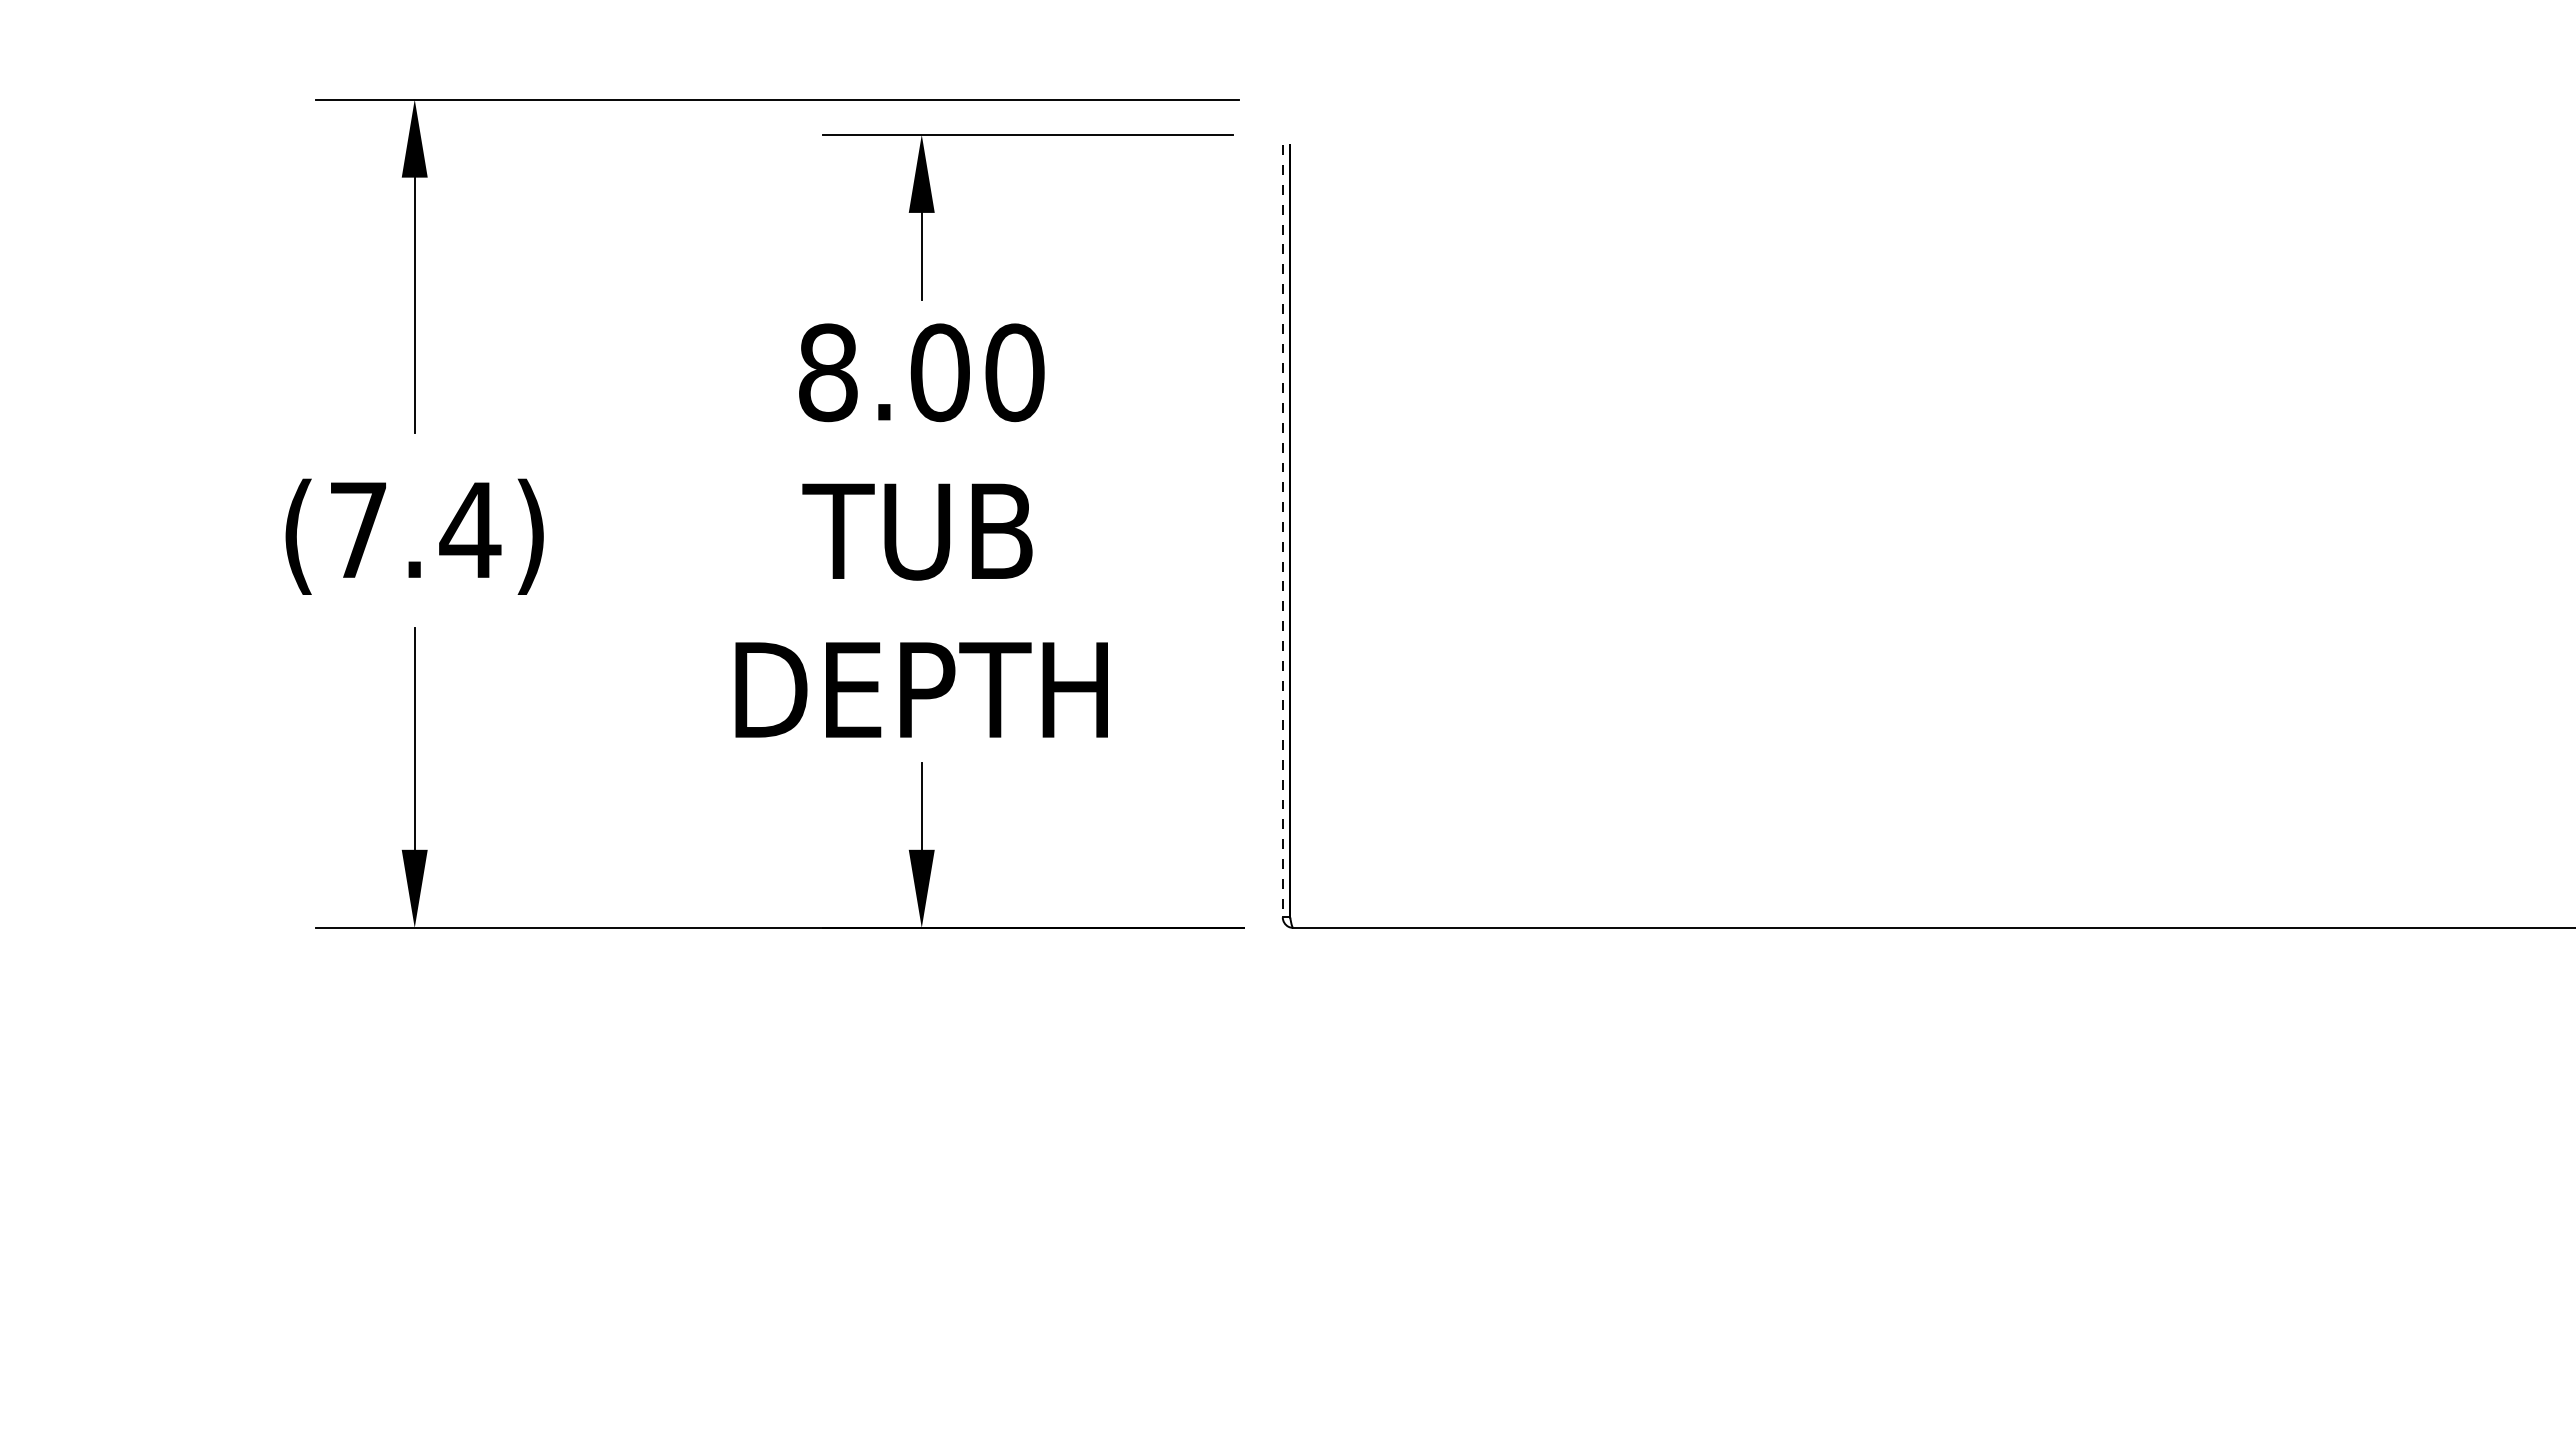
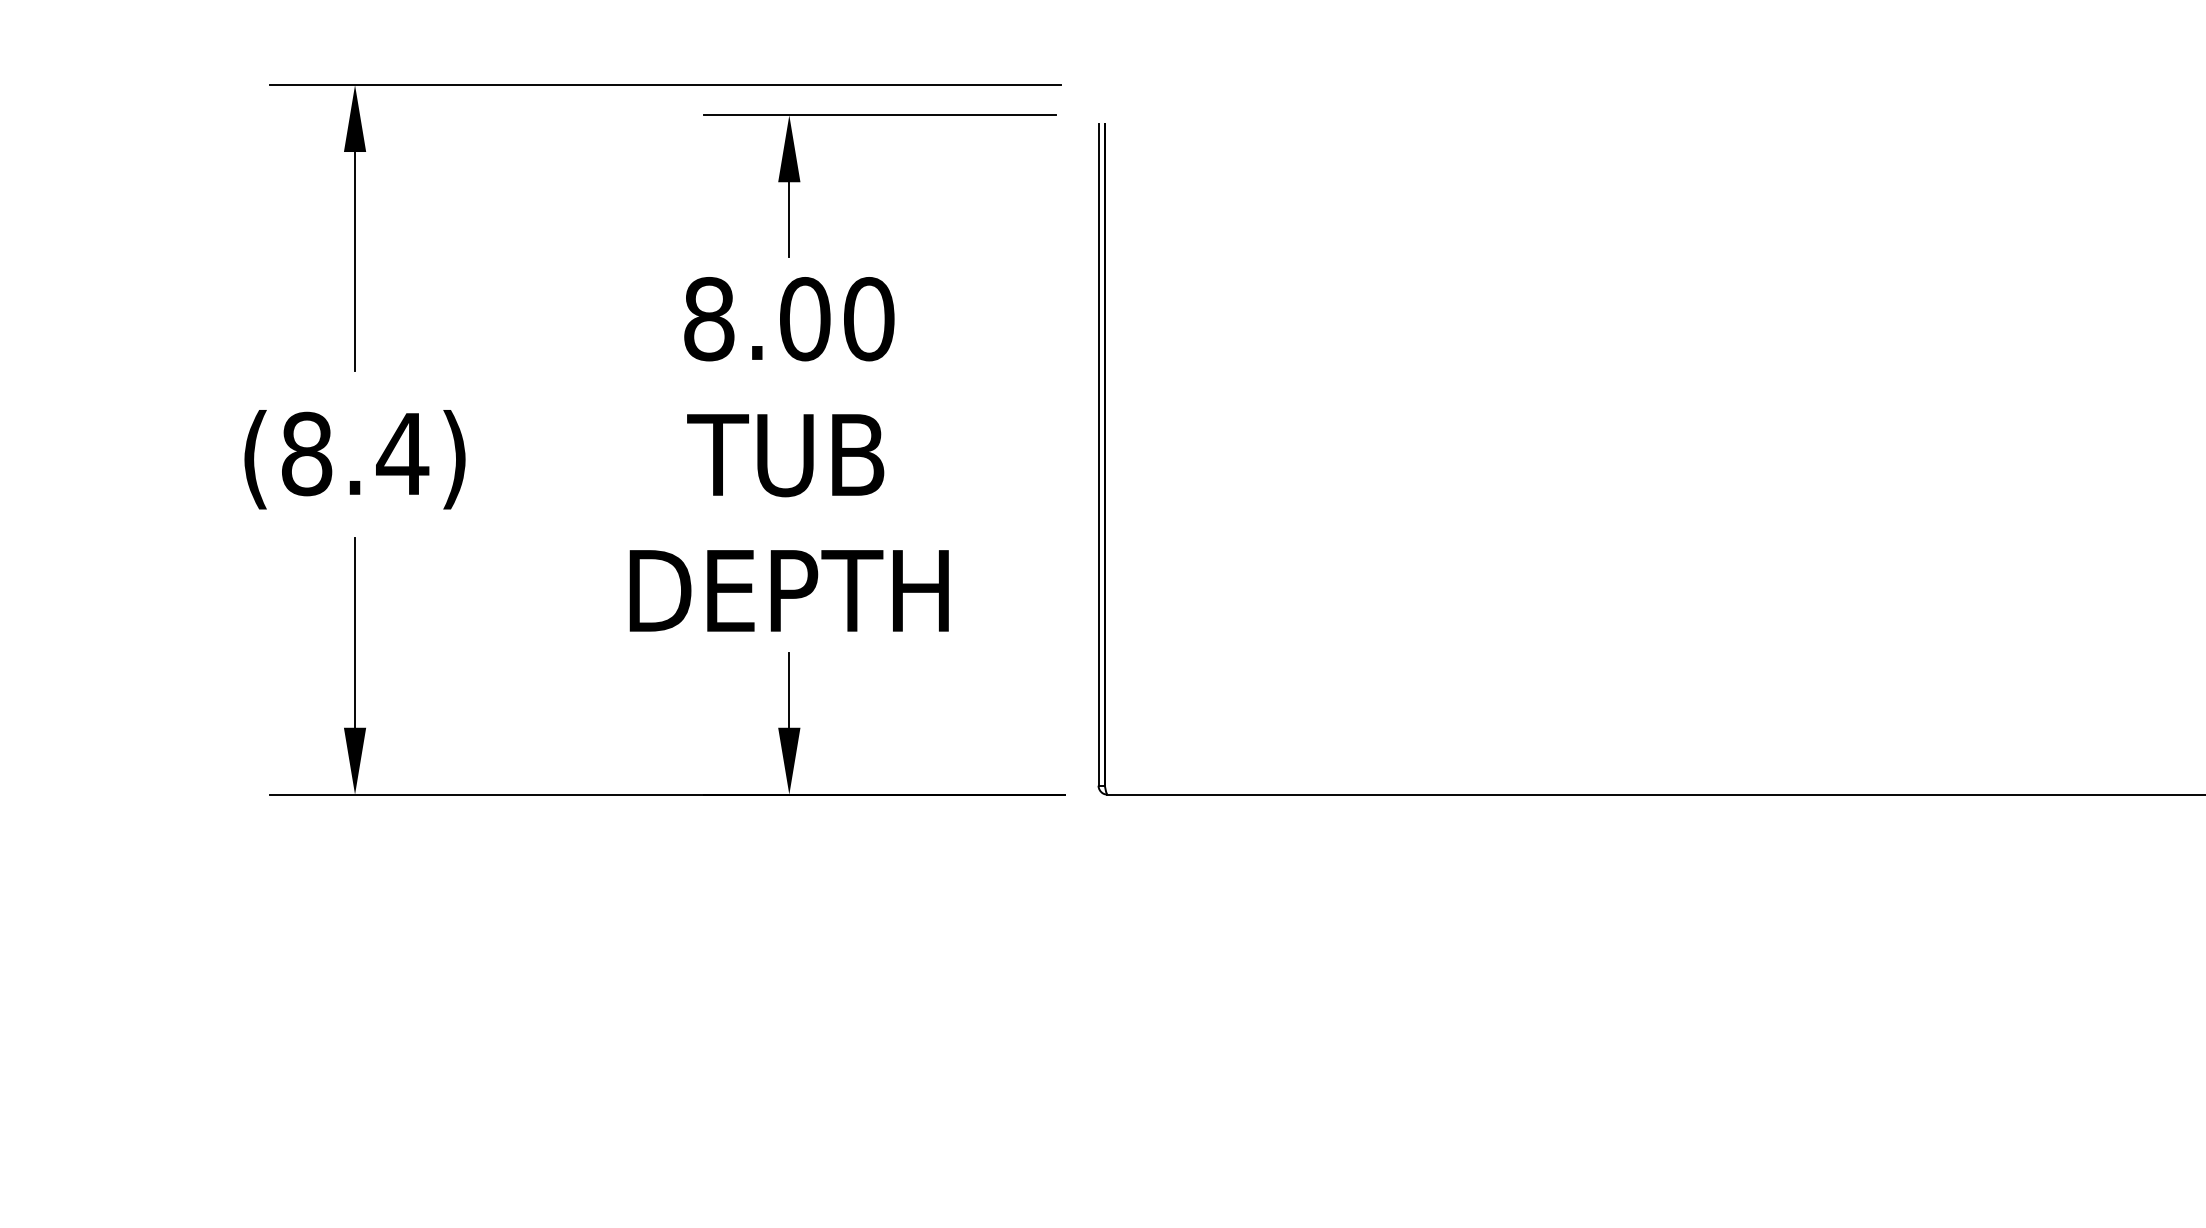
text: (358, 530) -> (306, 454), (7.4) -> (8.4)
line: (1282, 531) -> (1098, 455), dashed -> solid

